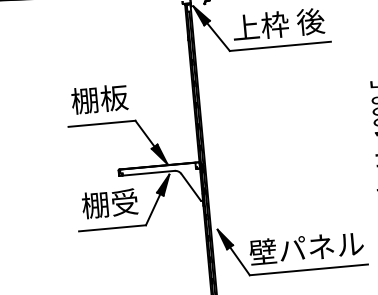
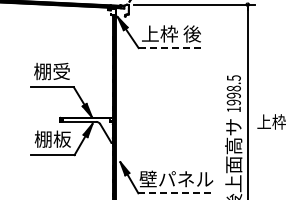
line: (280, 47) -> (171, 48), solid -> dashed
text: (114, 97) -> (61, 71), 棚板 -> 棚受
text: (123, 201) -> (61, 138), 棚受 -> 棚板
line: (310, 270) -> (177, 193), solid -> dashed

